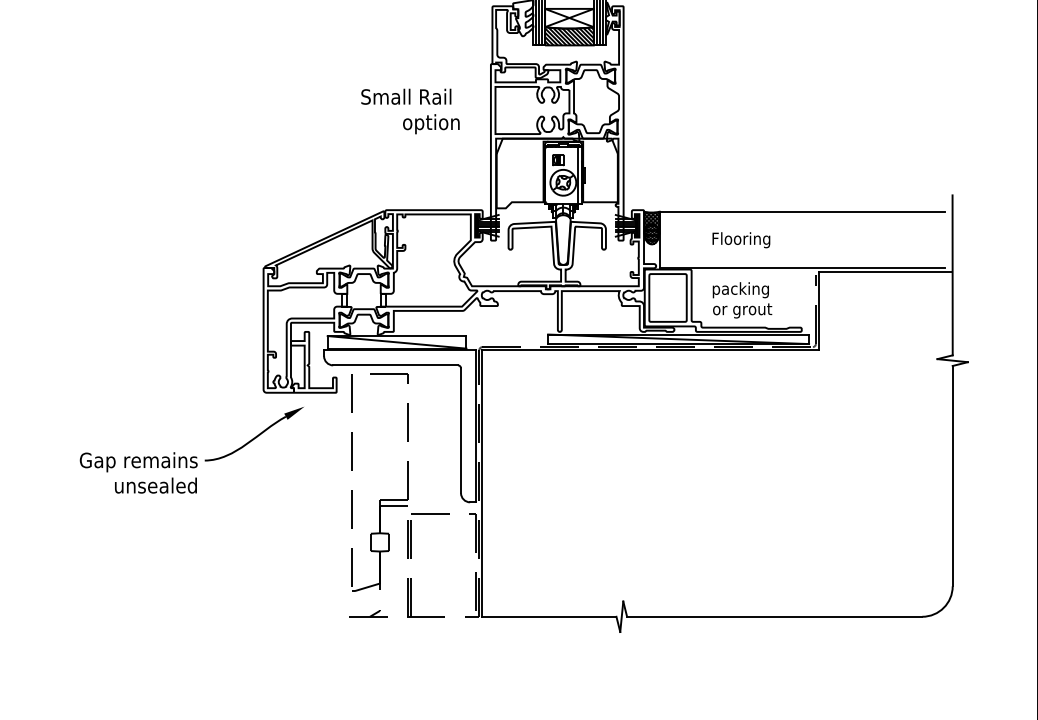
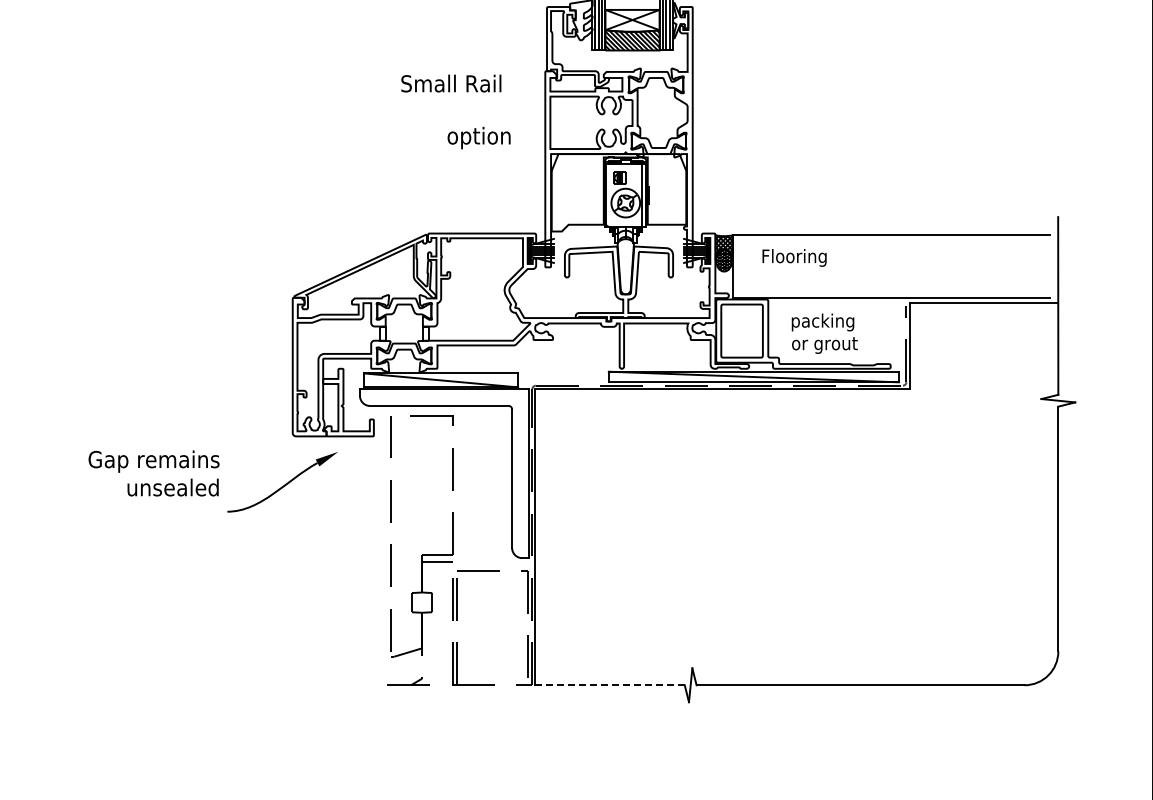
text: (406, 96) -> (451, 83), moved
text: (741, 239) -> (794, 257), moved
text: (138, 472) -> (153, 473), moved
line: (548, 616) -> (609, 685), solid -> dashed

